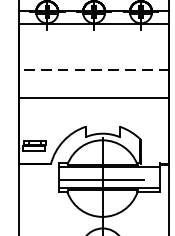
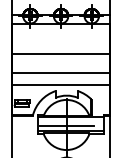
line: (93, 70) -> (60, 54), dashed -> solid
line: (93, 118) -> (60, 85), added

